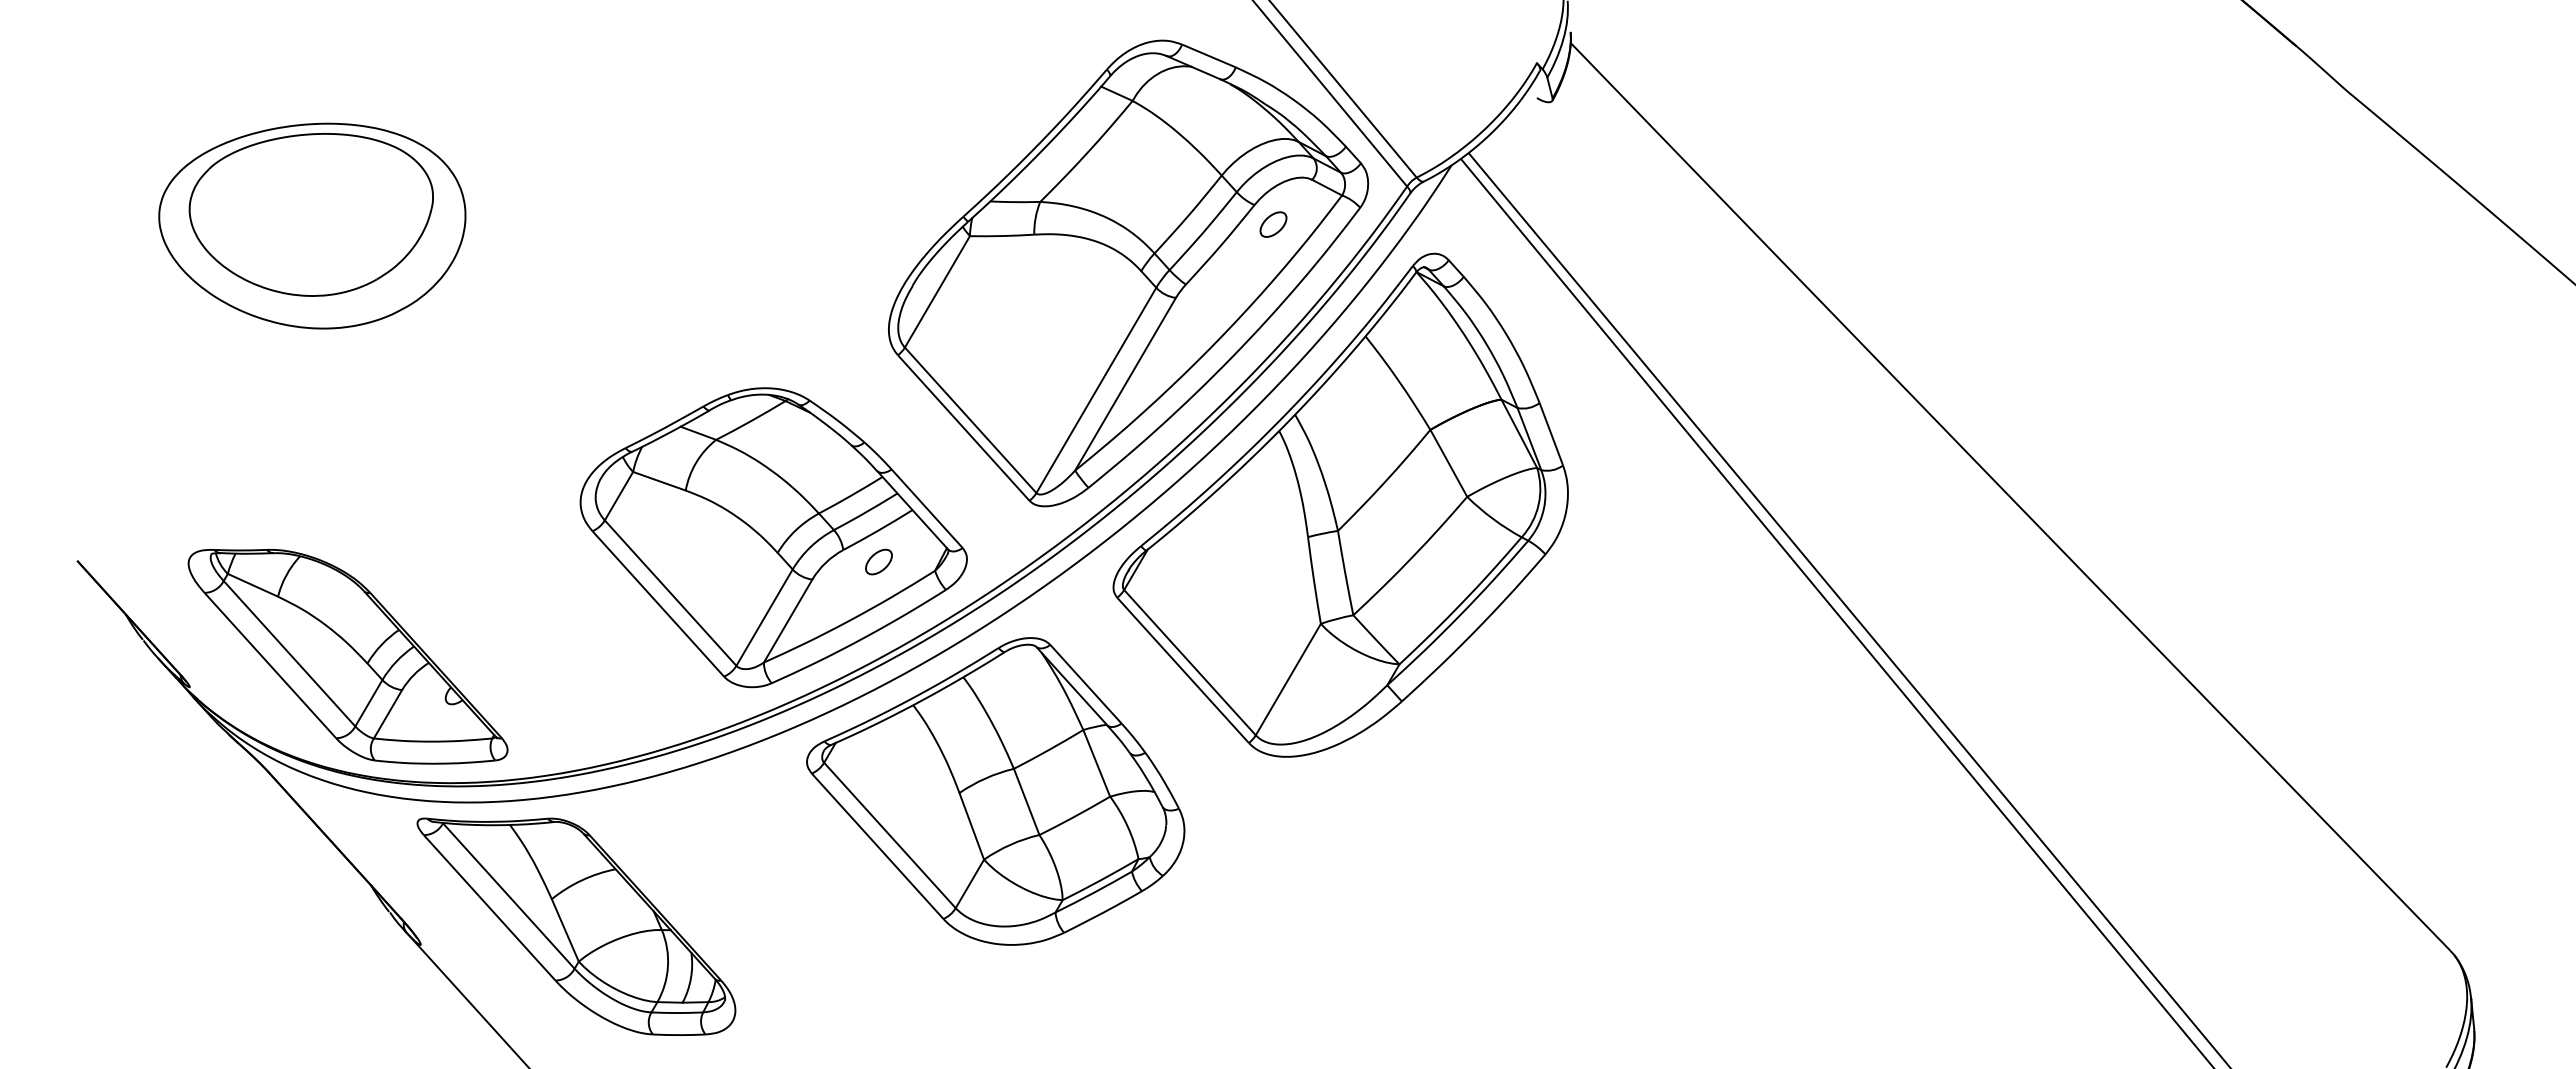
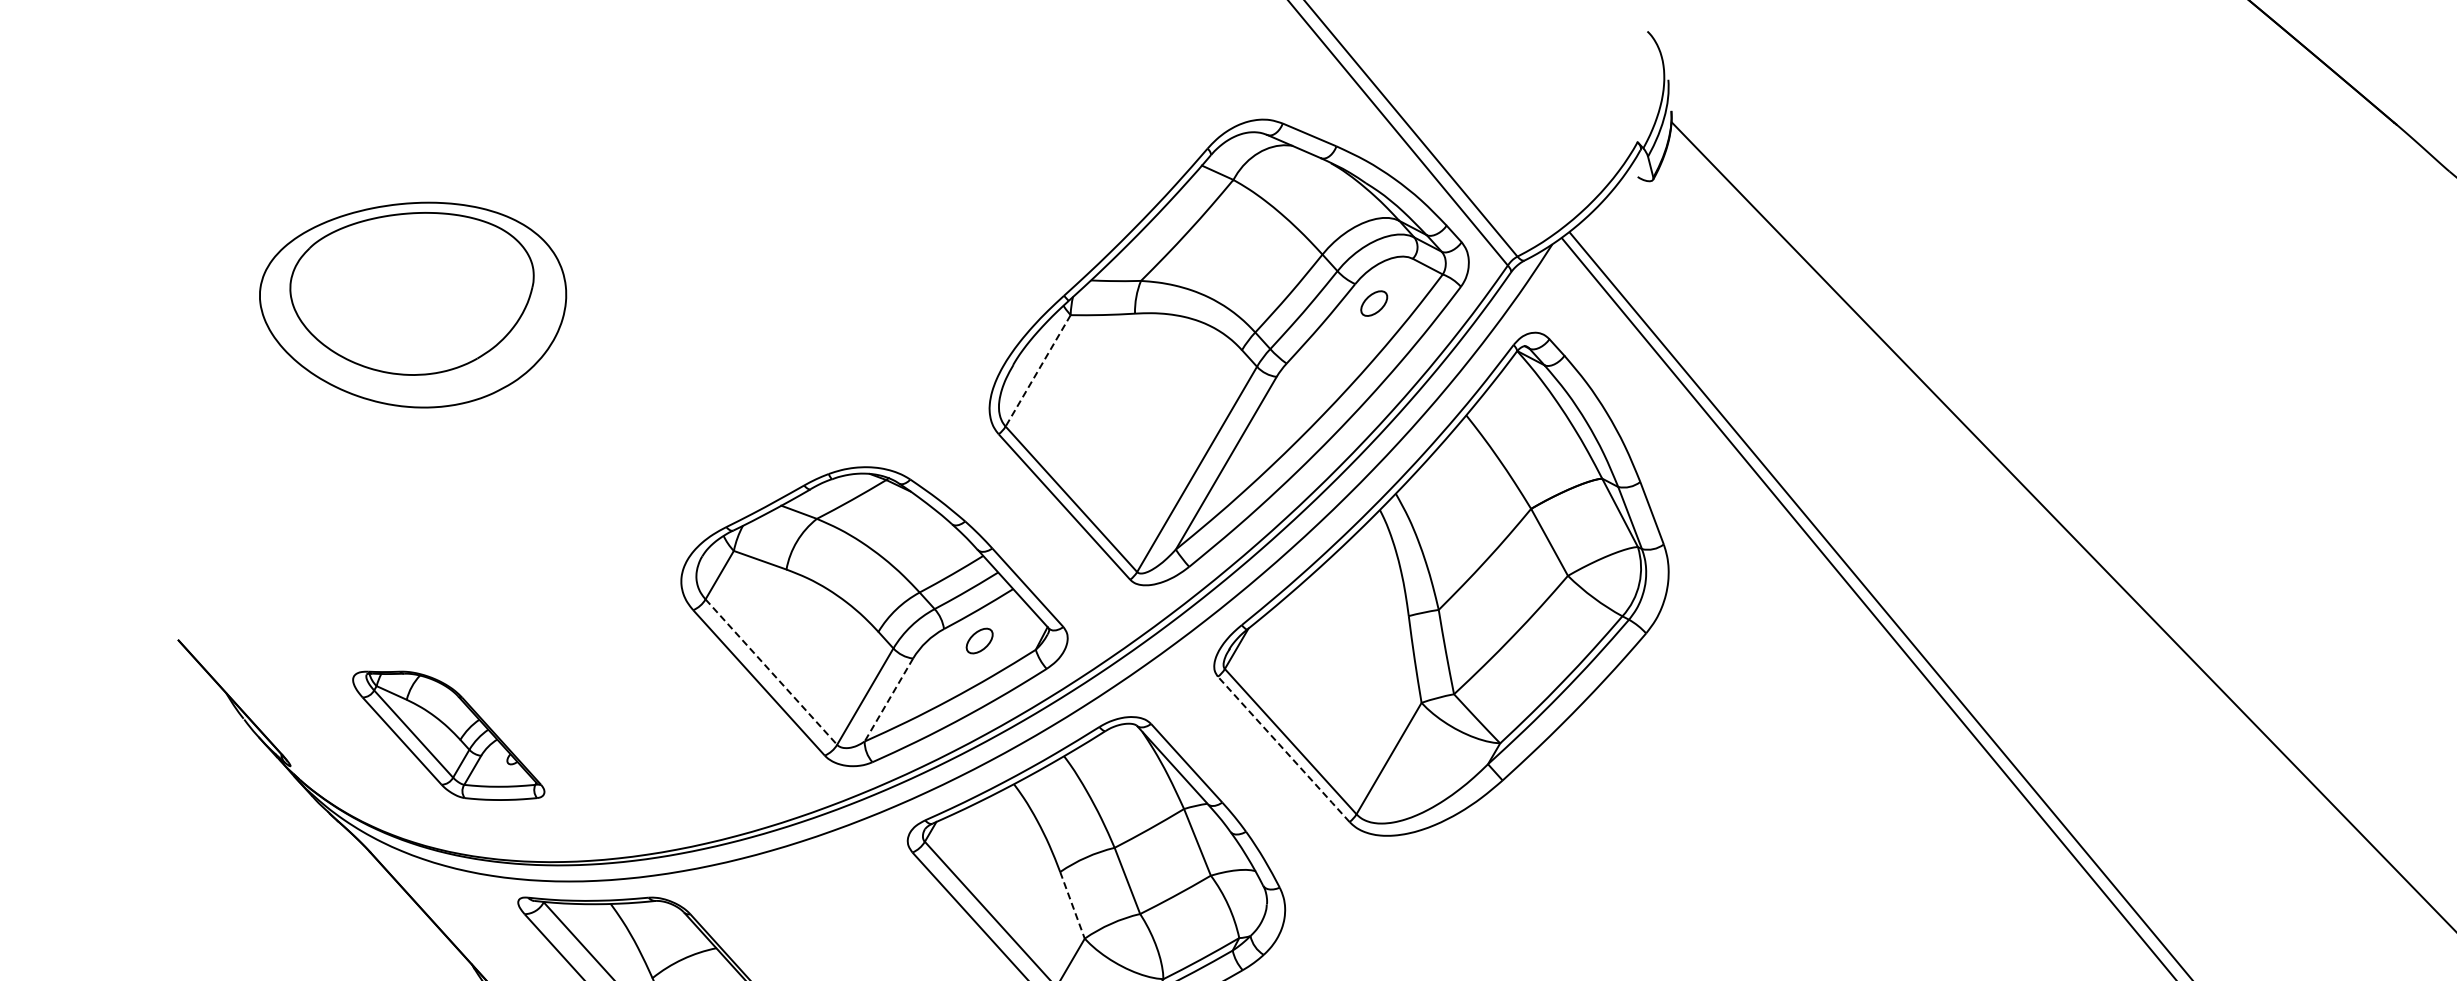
line: (937, 292) -> (1038, 371), solid -> dashed
line: (670, 593) -> (771, 672), solid -> dashed
line: (787, 621) -> (888, 700), solid -> dashed
part: (347, 656) -> (448, 735), size x0.6
line: (1183, 670) -> (1284, 749), solid -> dashed
line: (971, 826) -> (1072, 905), solid -> dashed

